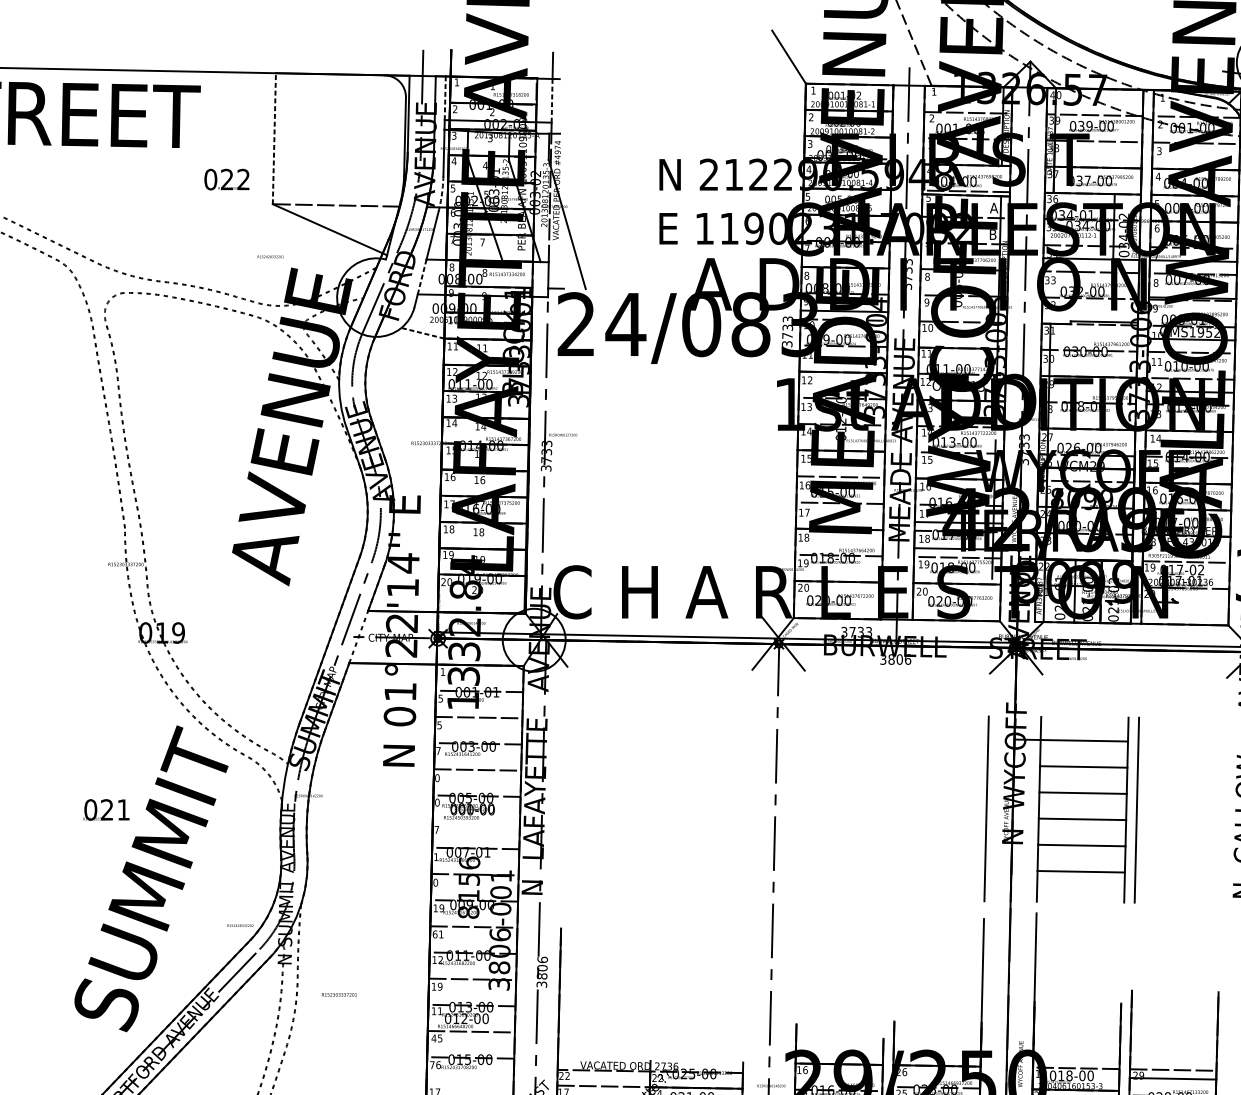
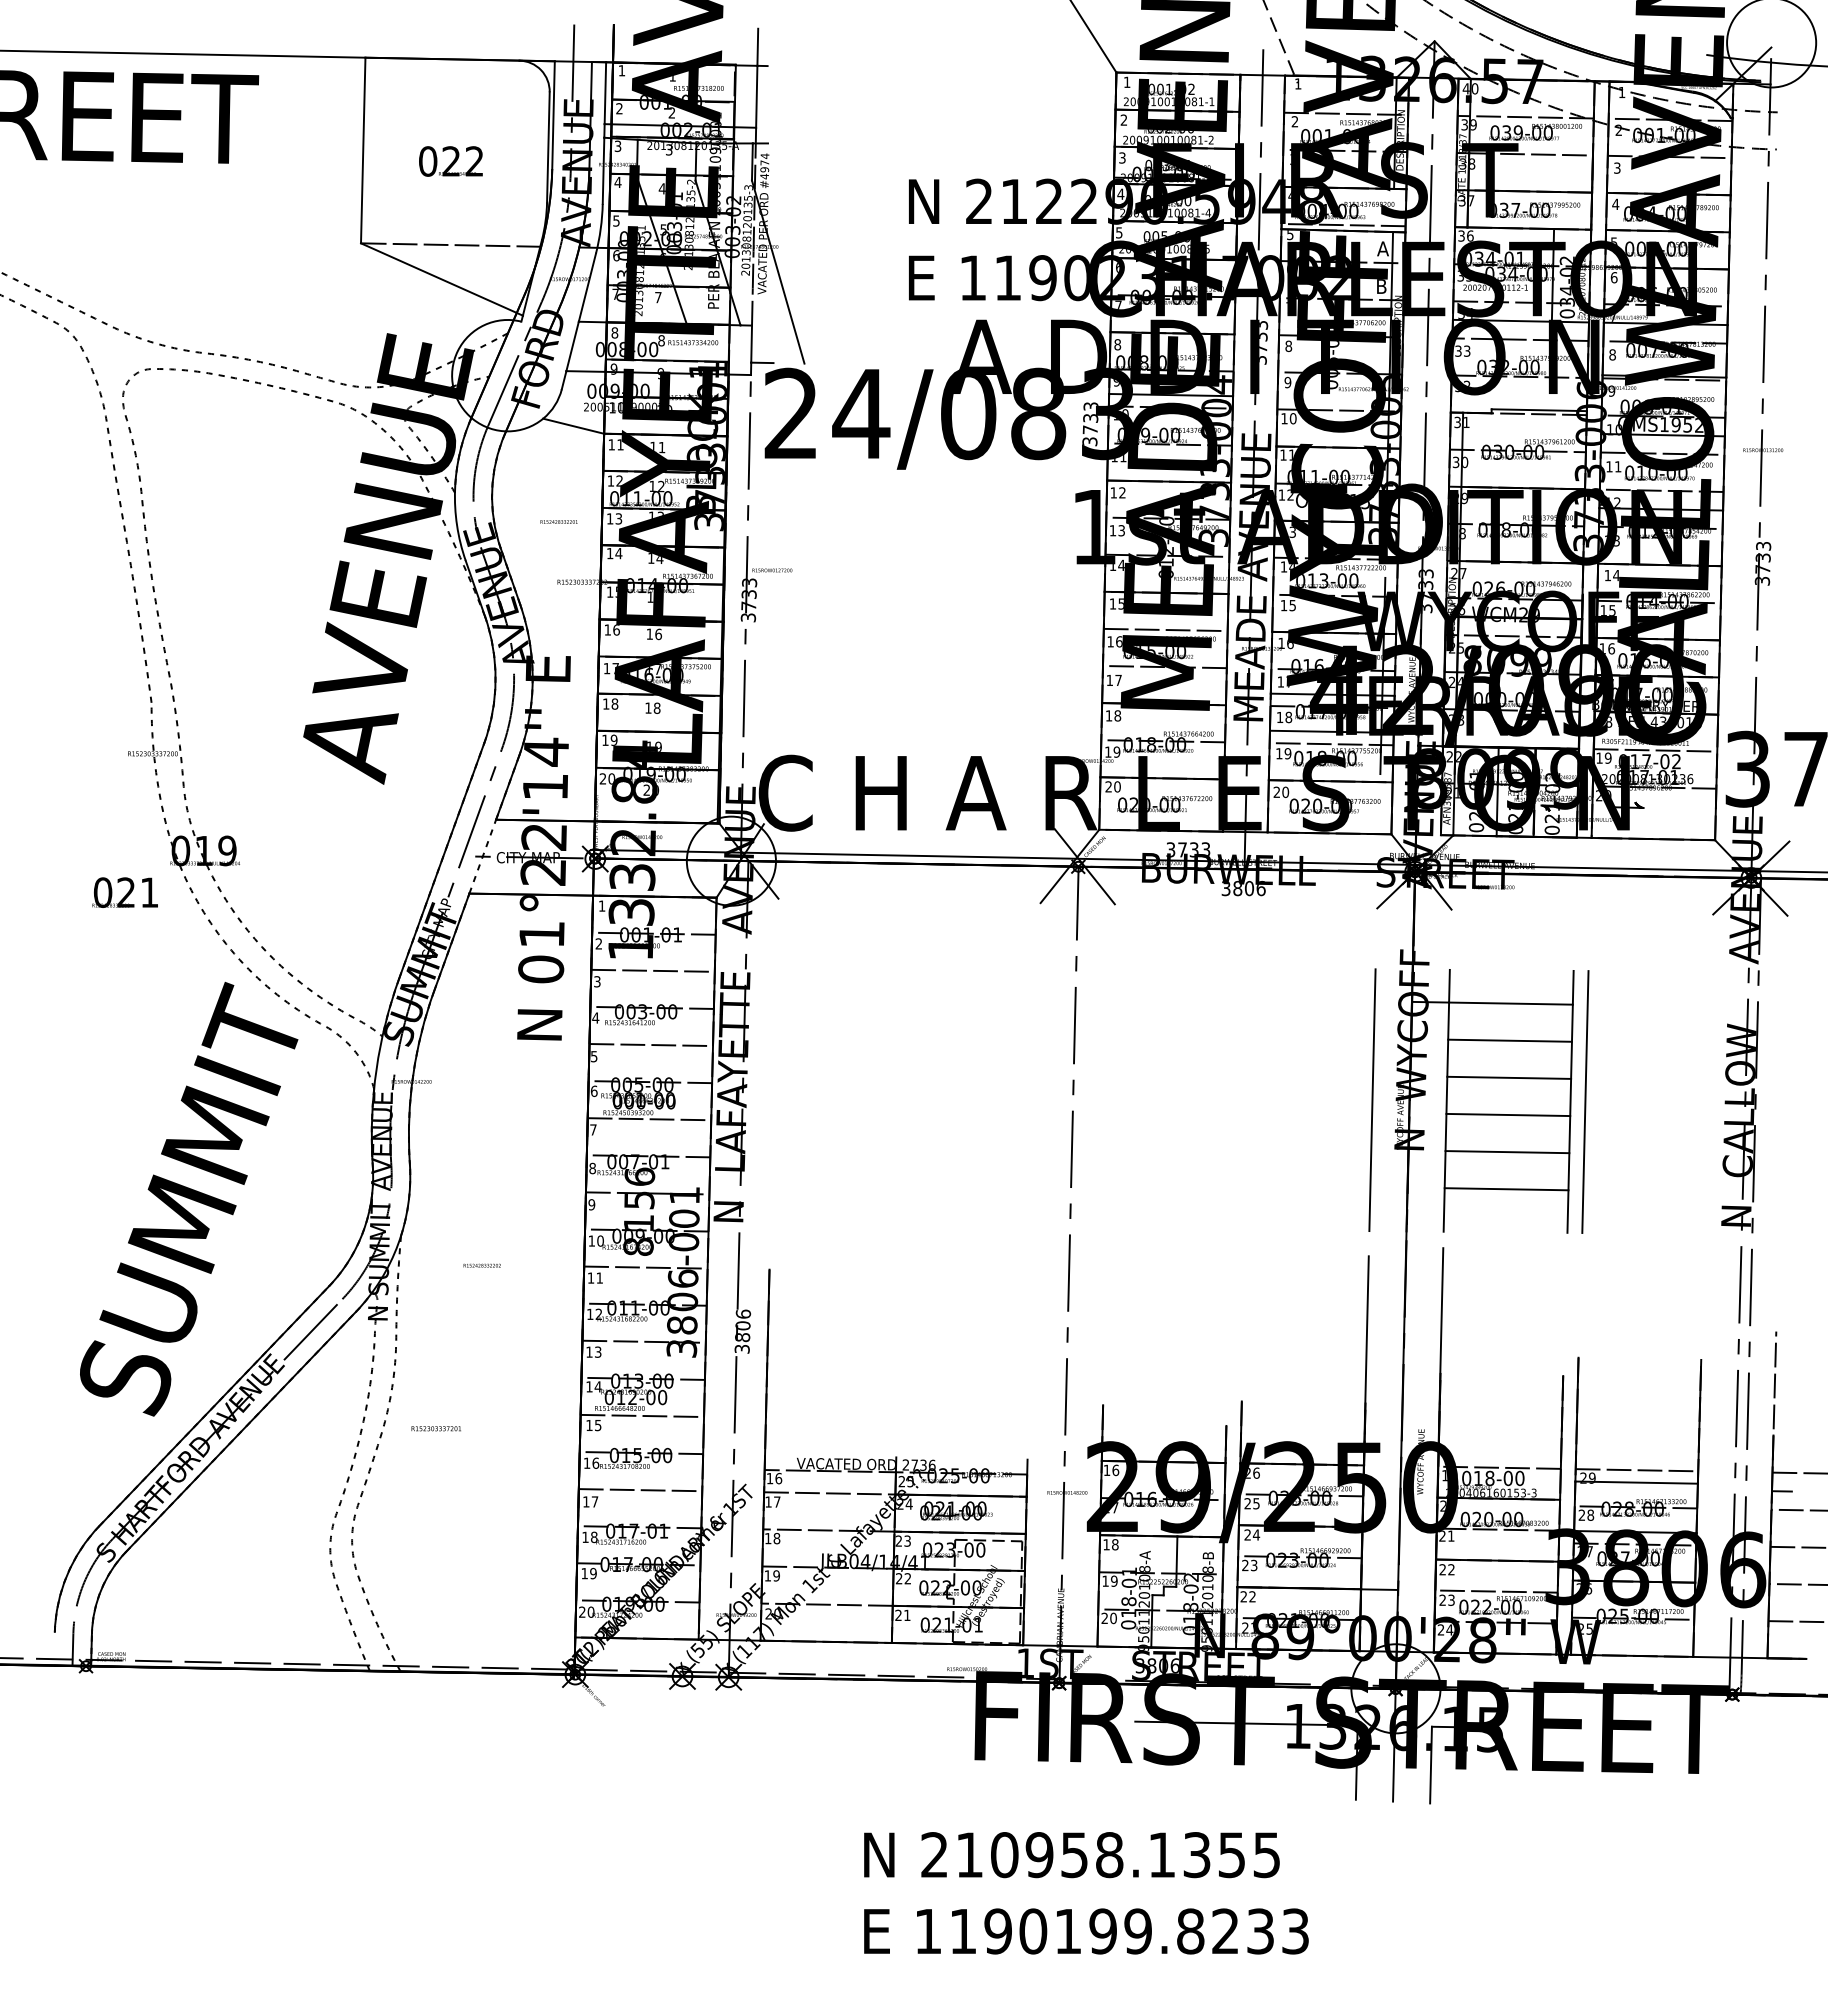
line: (445, 98) -> (605, 93), dashed -> solid
line: (551, 100) -> (756, 96), dashed -> solid
line: (274, 138) -> (363, 150), dashed -> solid
text: (226, 179) -> (450, 161), moved
arc: (441, 193) -> (600, 228), dashed -> solid
text: (270, 256) -> (558, 521), moved
line: (422, 277) -> (572, 346), dashed -> solid
line: (422, 333) -> (573, 426), dashed -> solid
text: (440, 698) -> (598, 943), 5 -> 2
text: (439, 725) -> (597, 981), 5 -> 3
text: (438, 750) -> (595, 1017), 7 -> 4
text: (437, 778) -> (594, 1056), 0 -> 5
text: (437, 802) -> (594, 1090), 0 -> 6
text: (105, 809) -> (124, 892), moved
line: (476, 822) -> (649, 1119), added
text: (436, 857) -> (592, 1168), 1 -> 8
text: (435, 882) -> (591, 1204), 0 -> 9
text: (441, 907) -> (600, 1240), 19 -> 10
text: (240, 925) -> (481, 1265), moved
text: (434, 934) -> (590, 1277), 61 -> 11
text: (439, 986) -> (597, 1351), 19 -> 13
text: (338, 994) -> (435, 1428), moved
text: (439, 1010) -> (597, 1386), 11 -> 14
text: (433, 1038) -> (588, 1425), 45 -> 15
text: (431, 1064) -> (586, 1462), 76 -> 16
text: (564, 1075) -> (774, 1478), 22 -> 16
text: (660, 1078) -> (910, 1481), 22 -> 25
line: (470, 1084) -> (640, 1490), added

